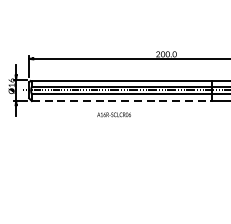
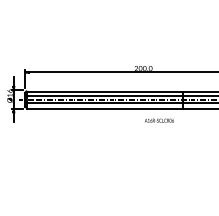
line: (122, 100) -> (105, 108), dashed -> solid
text: (114, 114) -> (159, 120), moved

